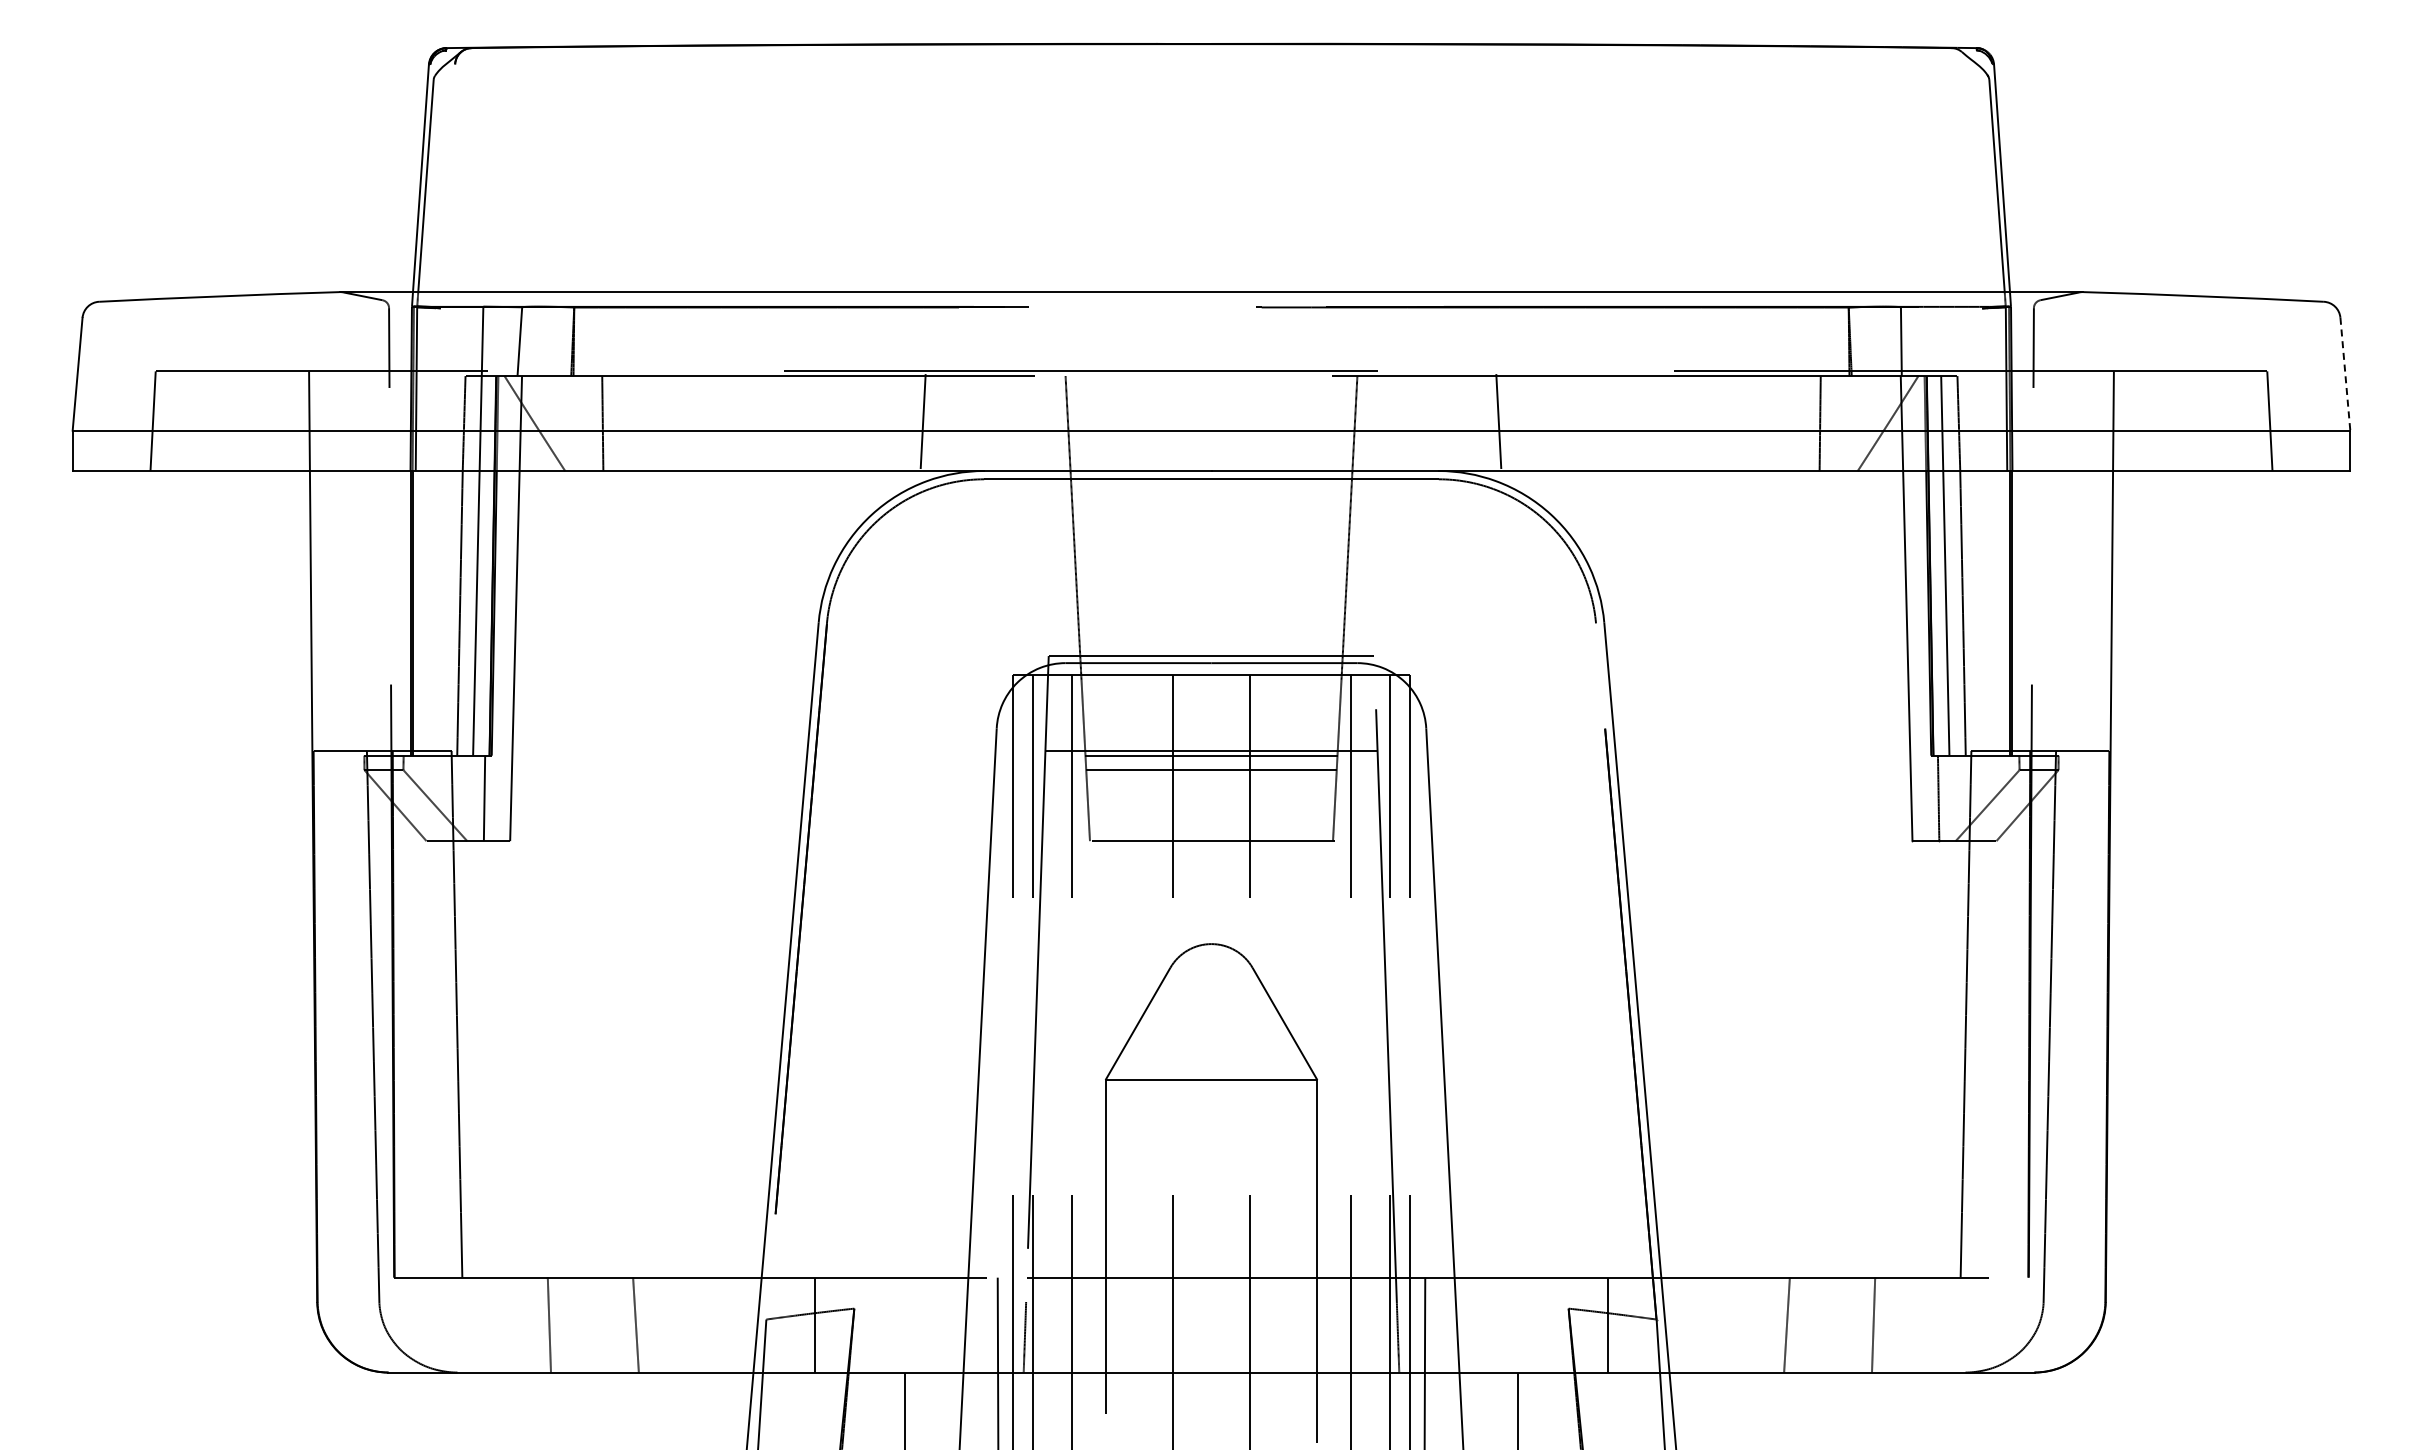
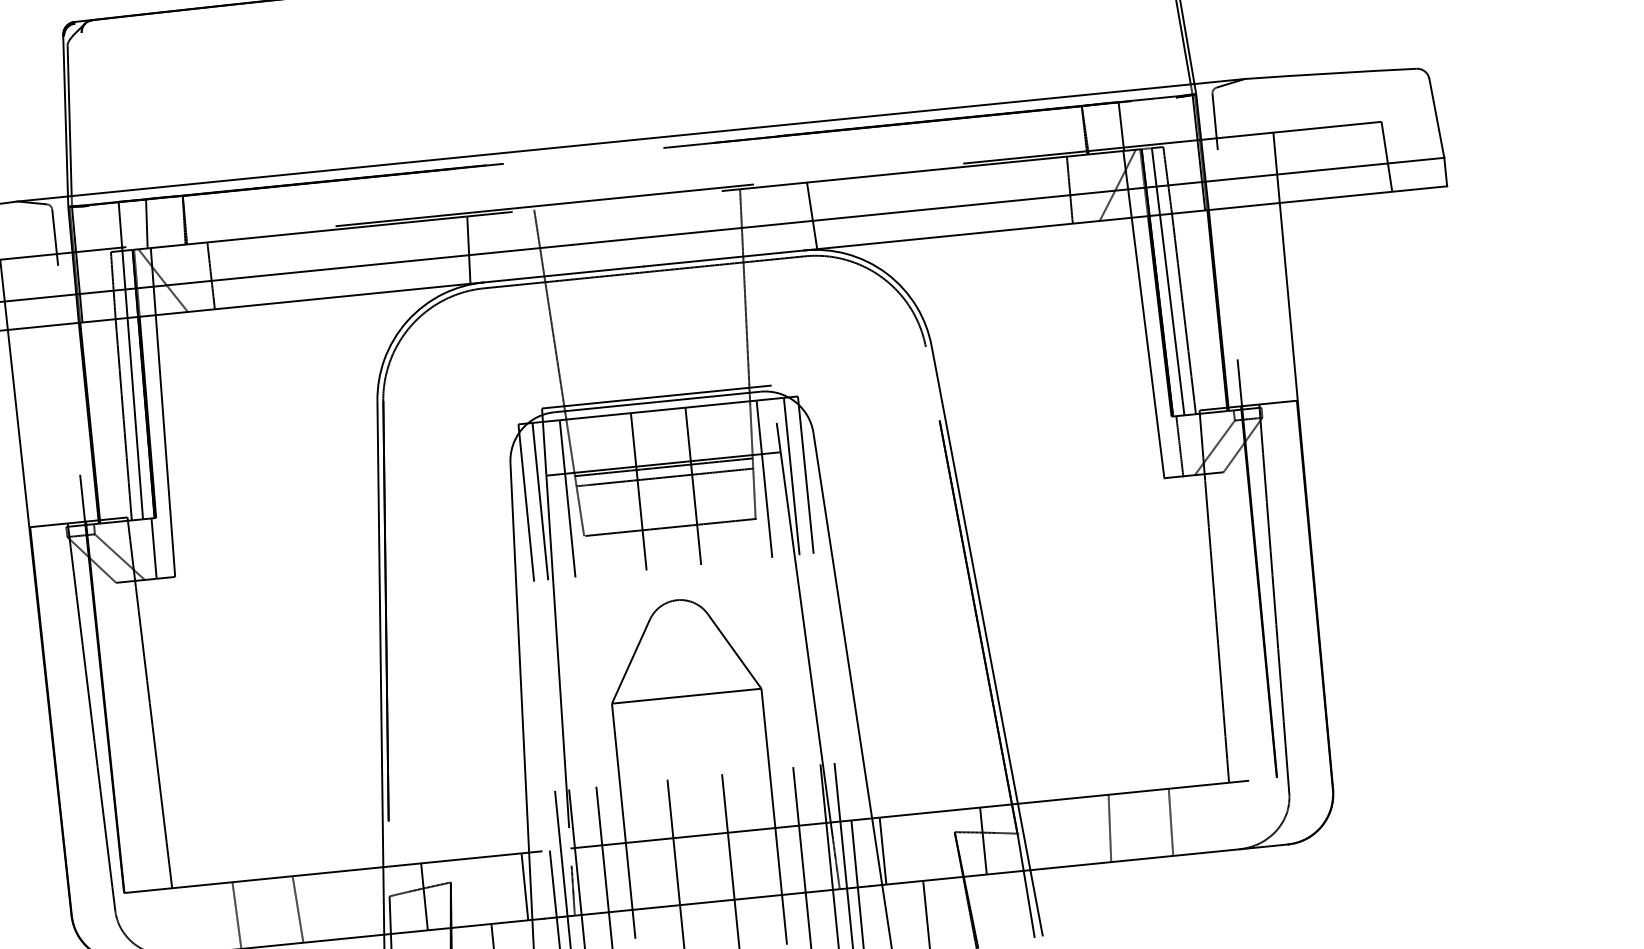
line: (2345, 374) -> (1436, 118), dashed -> solid
line: (922, 421) -> (468, 250), moved
line: (1498, 421) -> (811, 215), moved
line: (957, 1324) -> (524, 886), added
line: (1465, 1324) -> (883, 850), added

